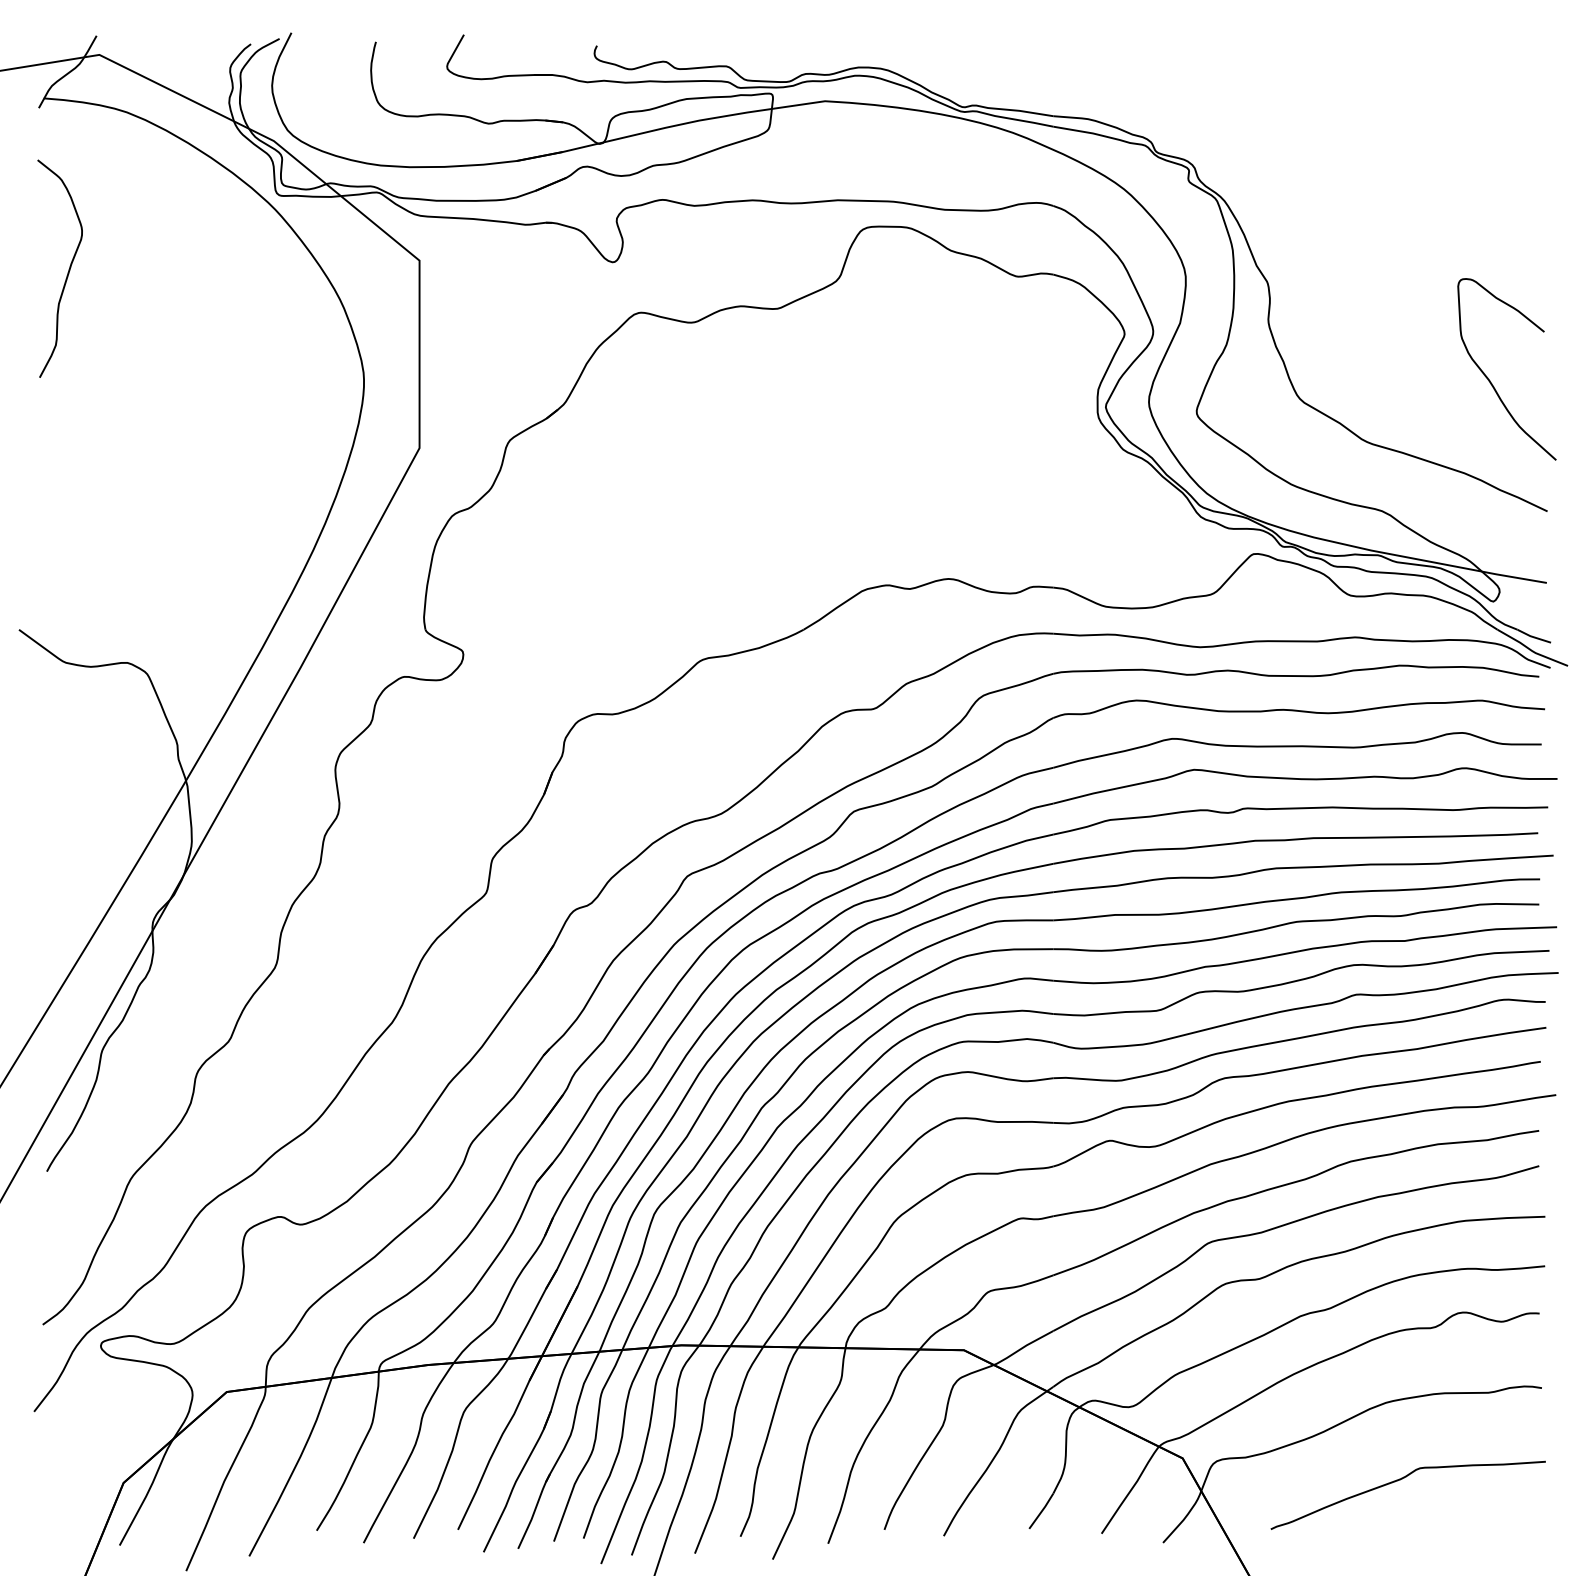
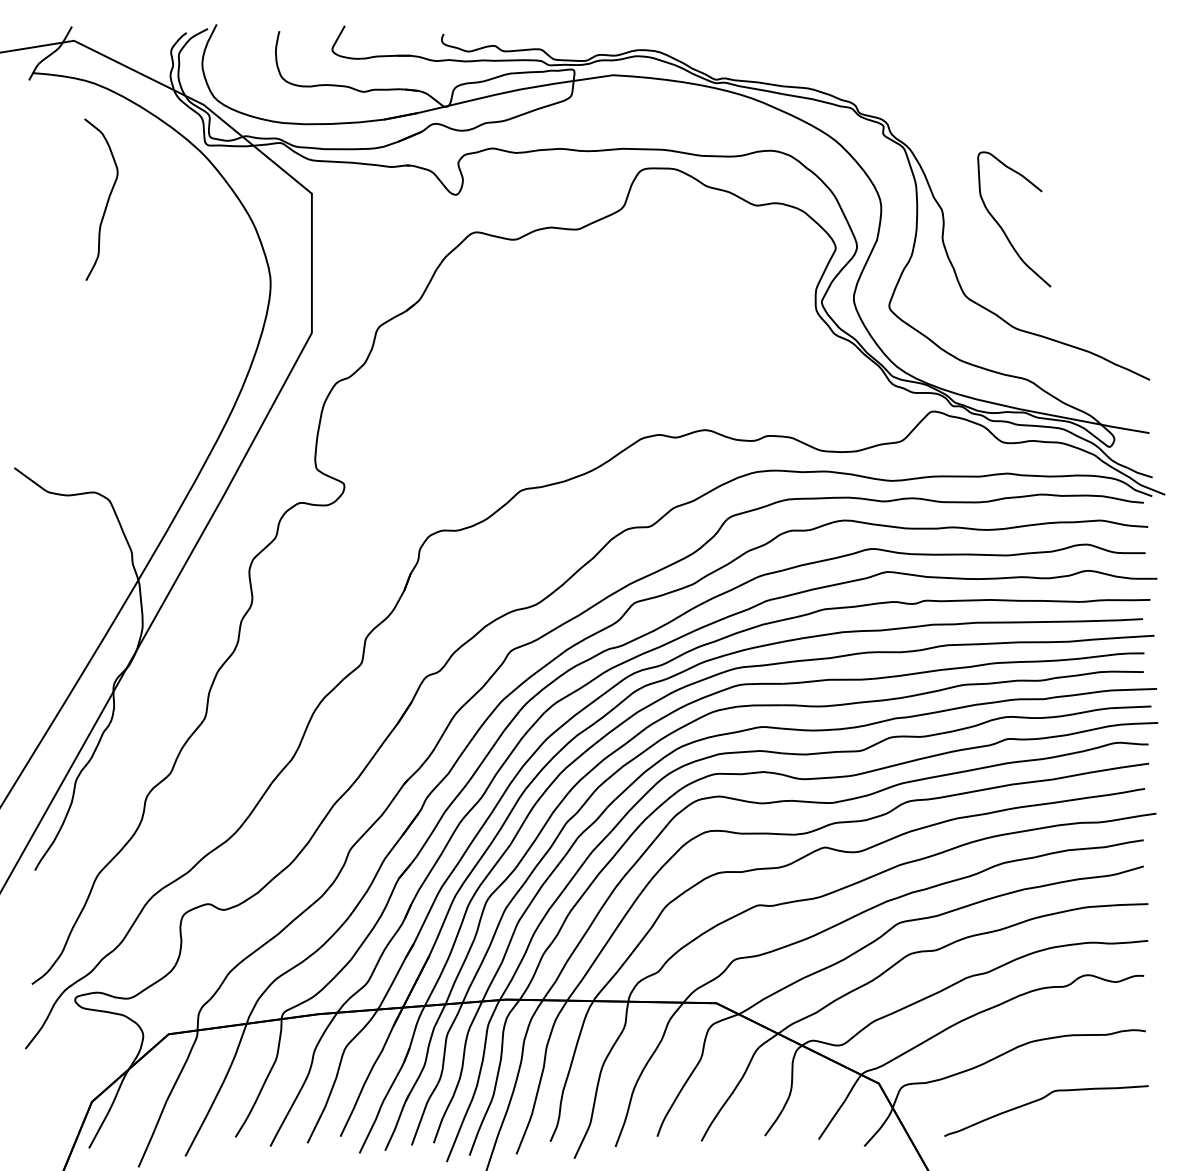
curve: (67, 272) -> (106, 202), moved
curve: (1490, 380) -> (1002, 227), moved

